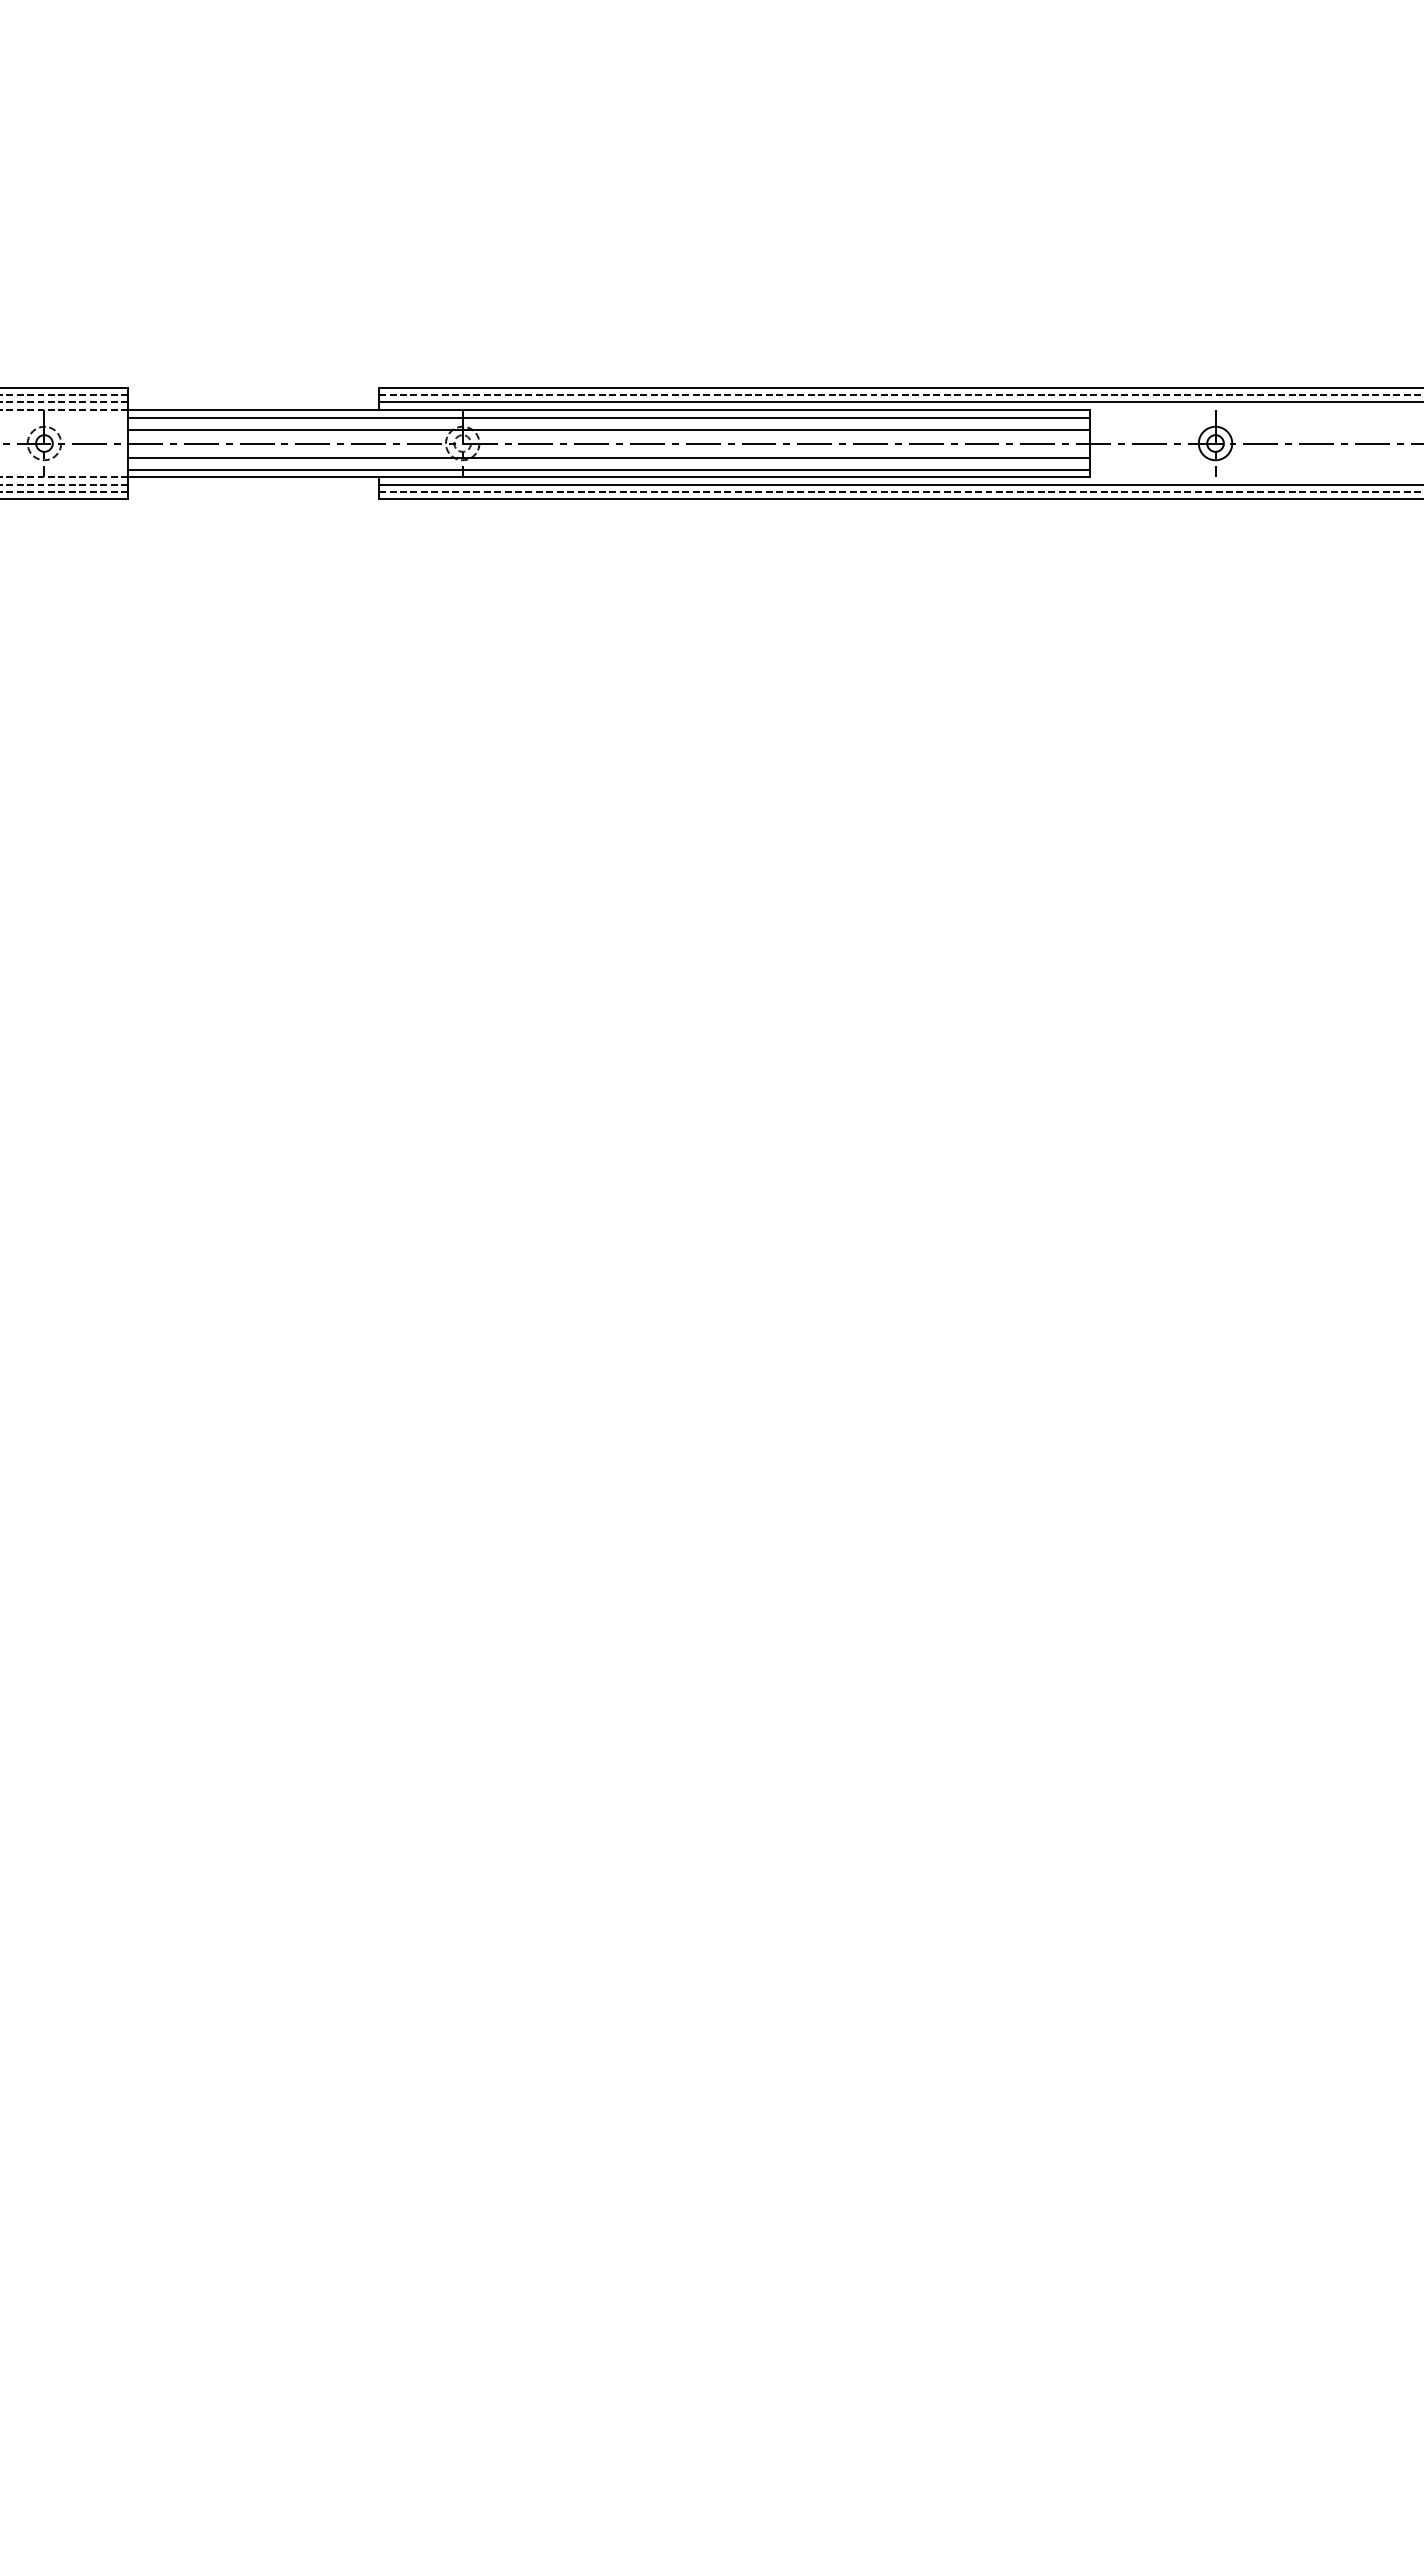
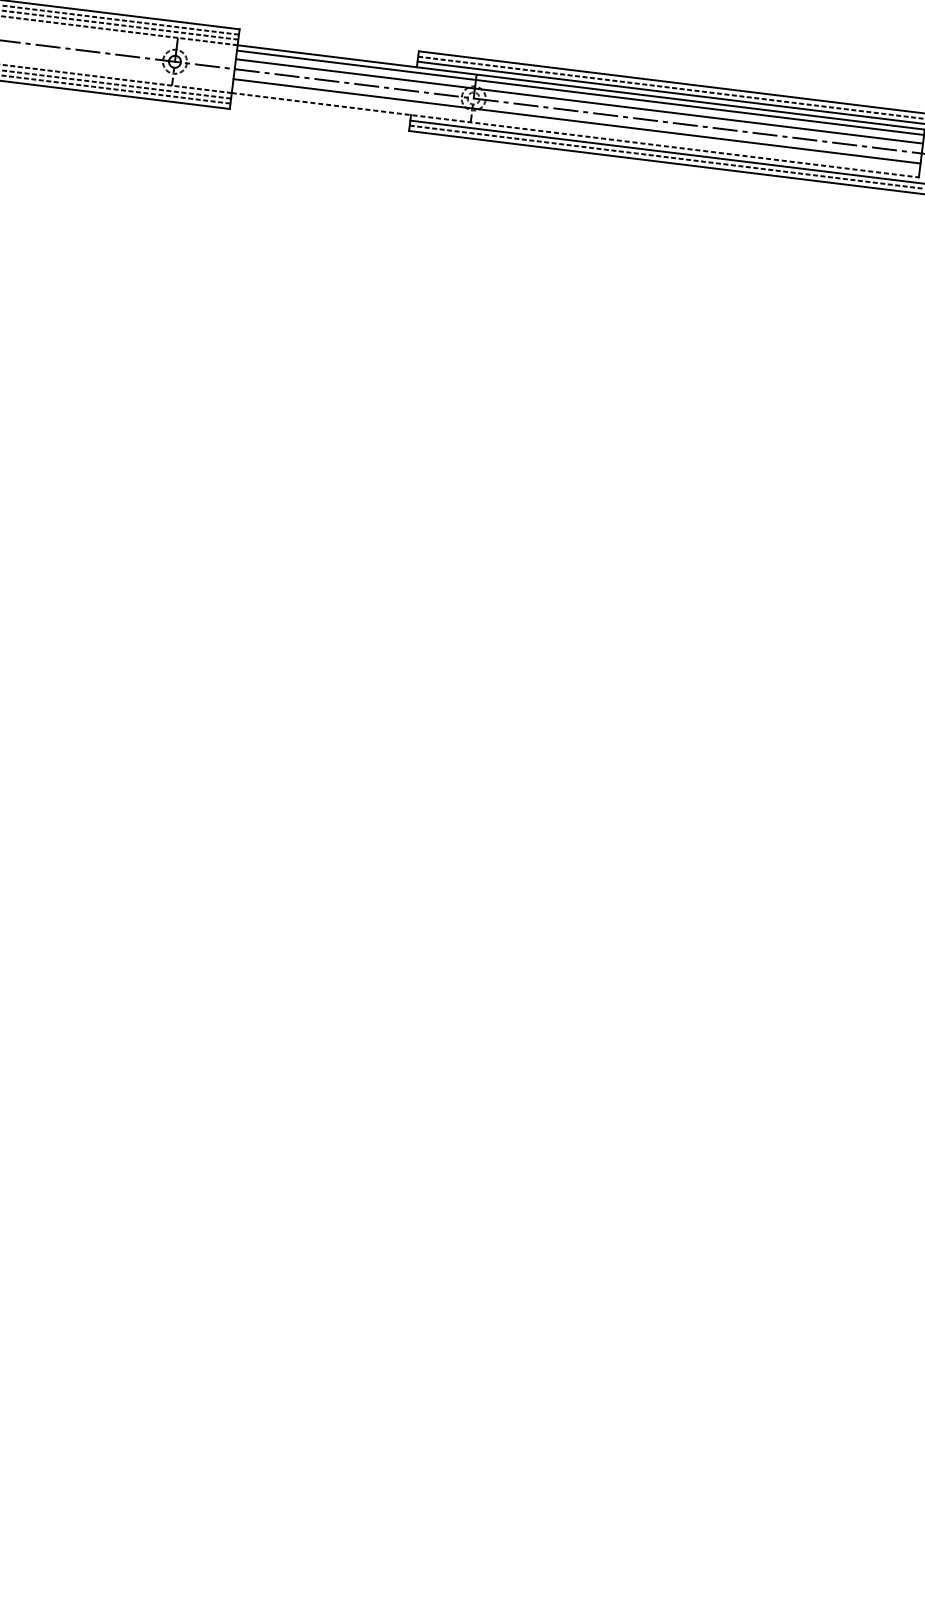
line: (609, 469) -> (576, 129), removed
line: (609, 476) -> (575, 134), solid -> dashed

